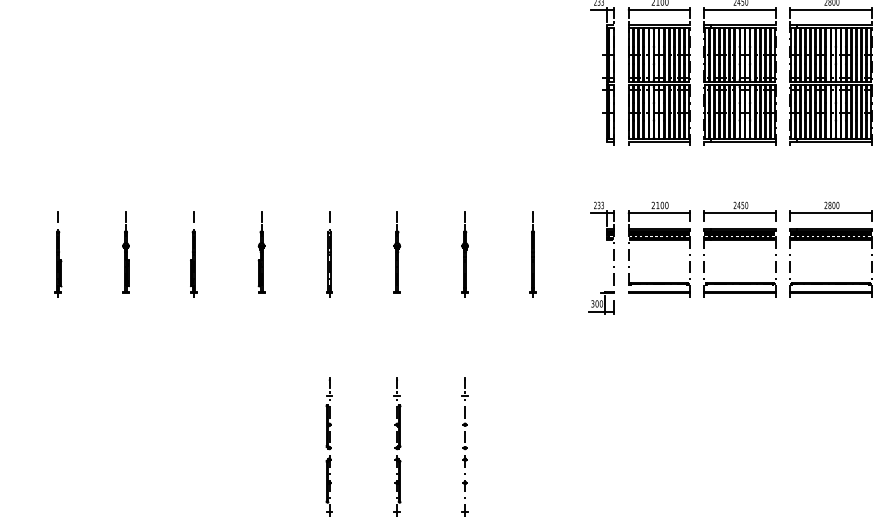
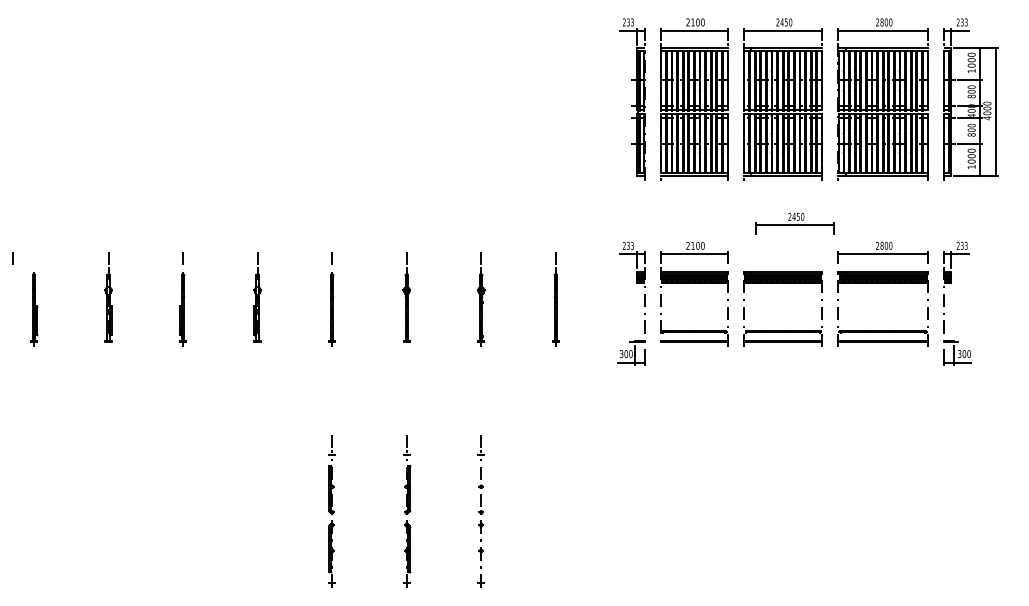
part: (740, 211) -> (795, 223), moved
line: (57, 216) -> (12, 258), moved

